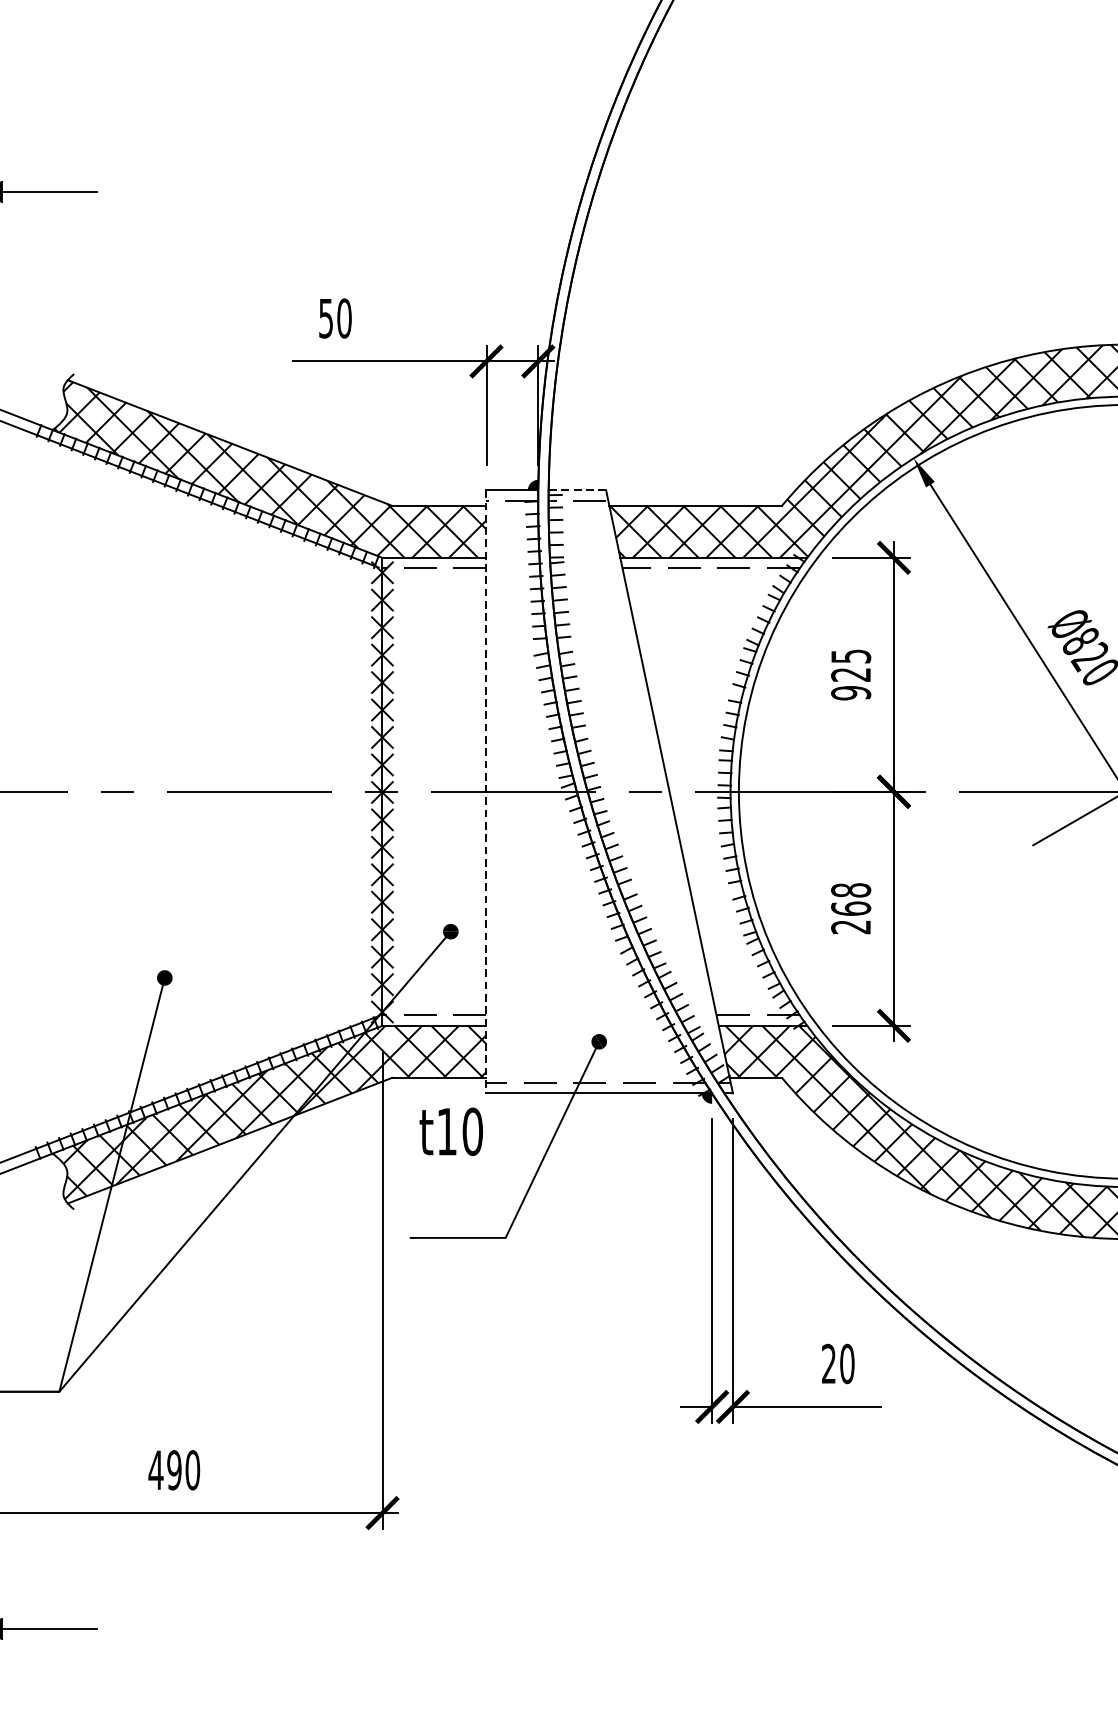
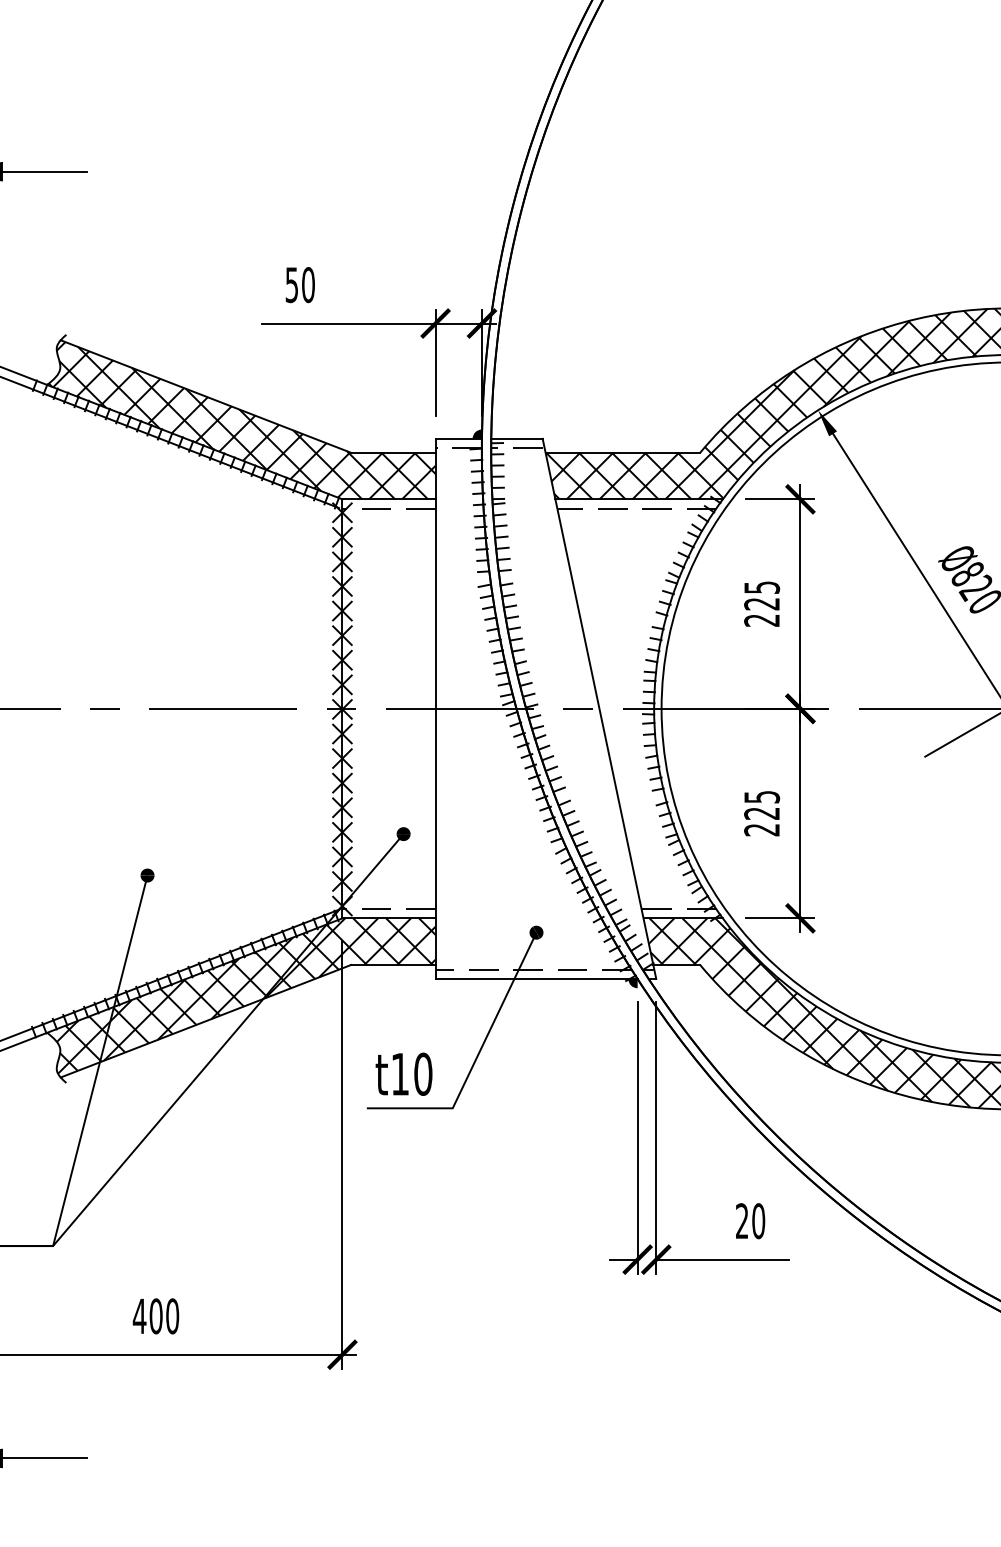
line: (576, 489) -> (516, 438), dashed -> solid
text: (851, 693) -> (762, 620), 925 -> 225
line: (486, 792) -> (435, 709), dashed -> solid
text: (851, 898) -> (762, 804), 268 -> 225
text: (450, 1130) -> (403, 1073), moved
text: (173, 1470) -> (155, 1316), 490 -> 400

